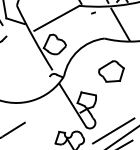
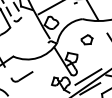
part: (110, 71) -> (86, 39), size x0.7

